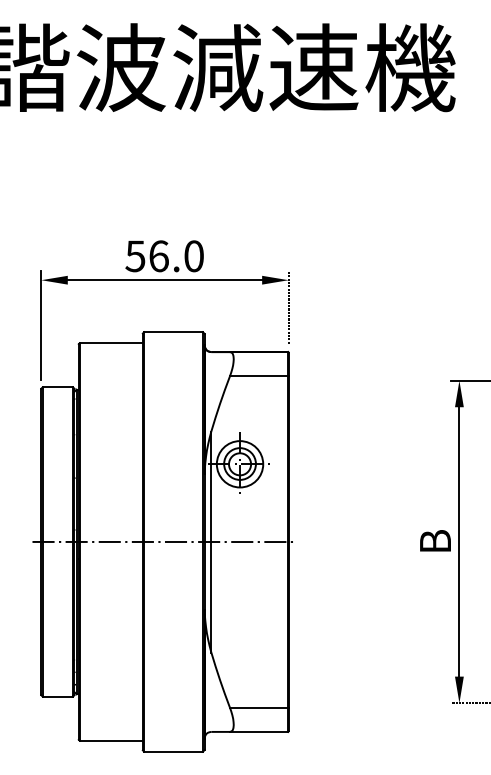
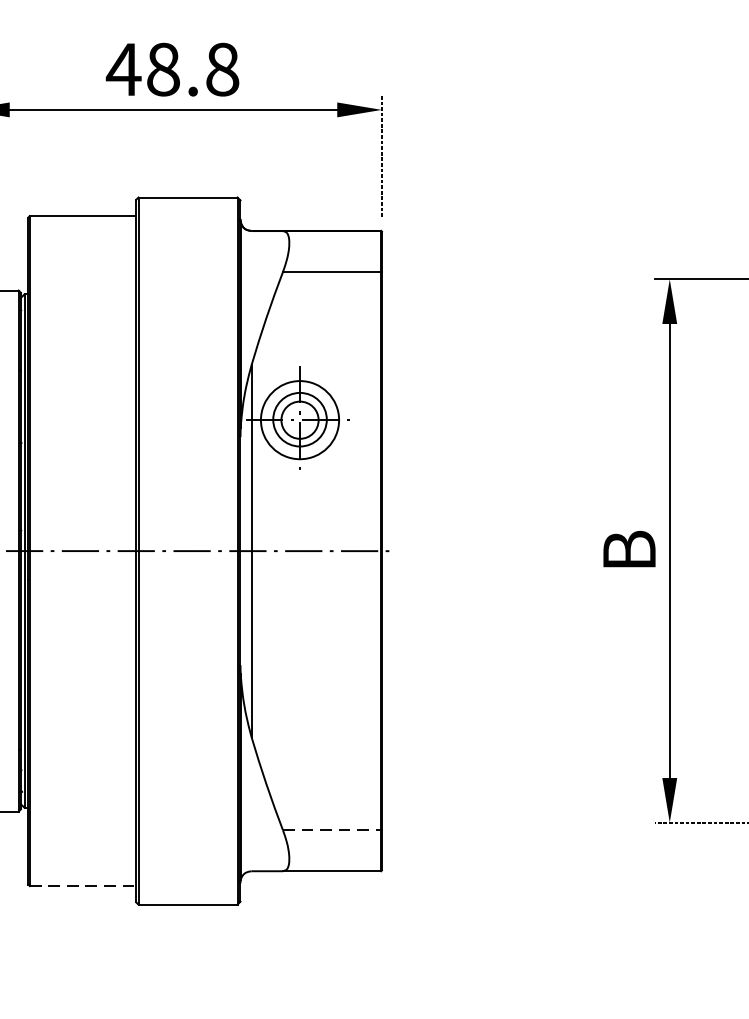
text: (163, 256) -> (171, 69), 56.0 -> 48.8
line: (259, 707) -> (332, 830), solid -> dashed
line: (111, 740) -> (83, 885), solid -> dashed

